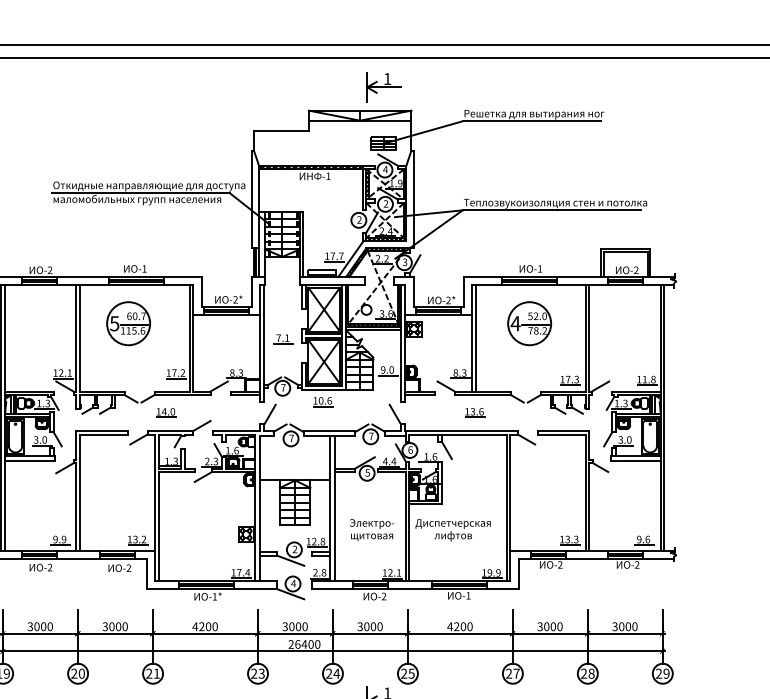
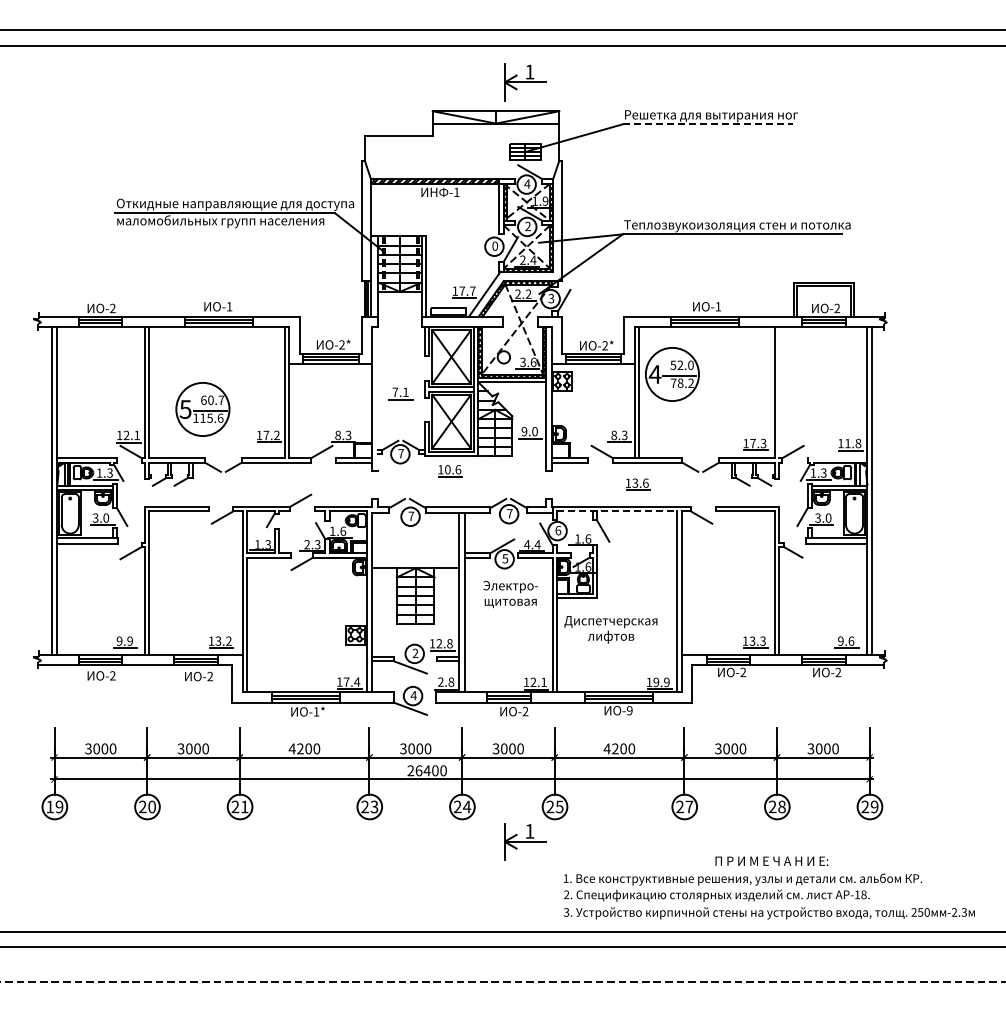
line: (532, 121) -> (708, 124), solid -> dashed
text: (359, 219) -> (495, 245), 2 -> 0
part: (128, 323) -> (202, 409), moved
part: (529, 323) -> (672, 374), moved
line: (589, 338) -> (779, 392), removed
line: (264, 343) -> (377, 398), removed
line: (636, 391) -> (837, 458), removed
part: (166, 412) -> (256, 484), removed
line: (269, 414) -> (384, 486), removed
line: (395, 414) -> (539, 486), removed
line: (458, 434) -> (617, 511), solid -> dashed
text: (371, 530) -> (510, 594), moved
text: (468, 595) -> (629, 710), -1 -> -9

